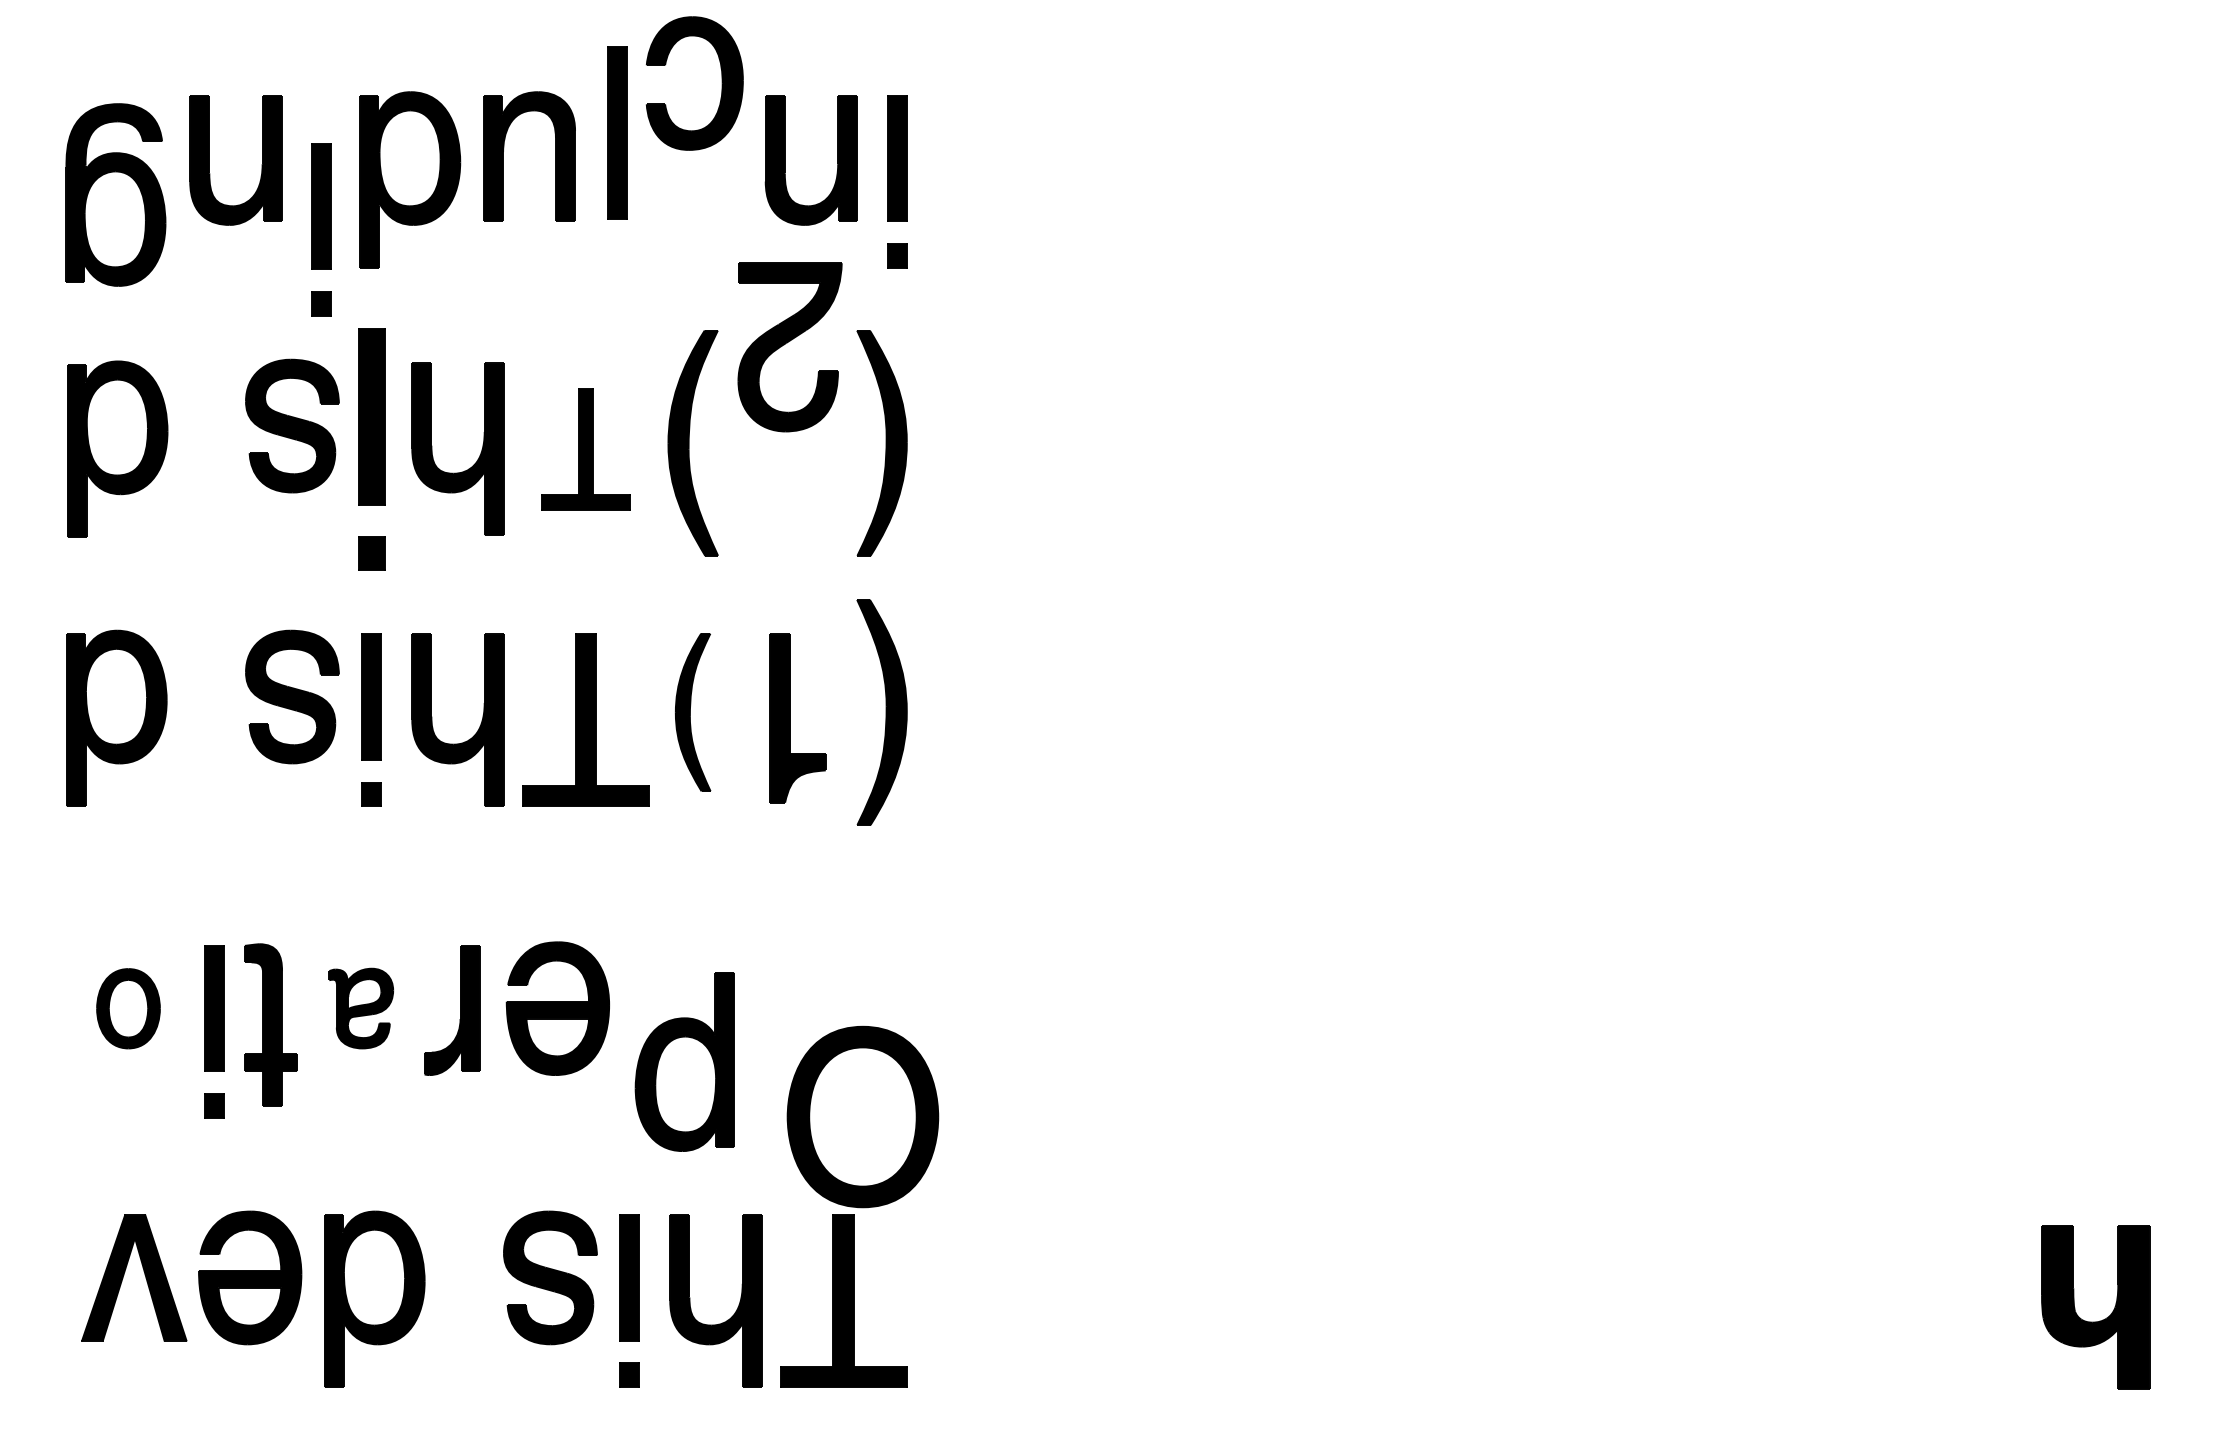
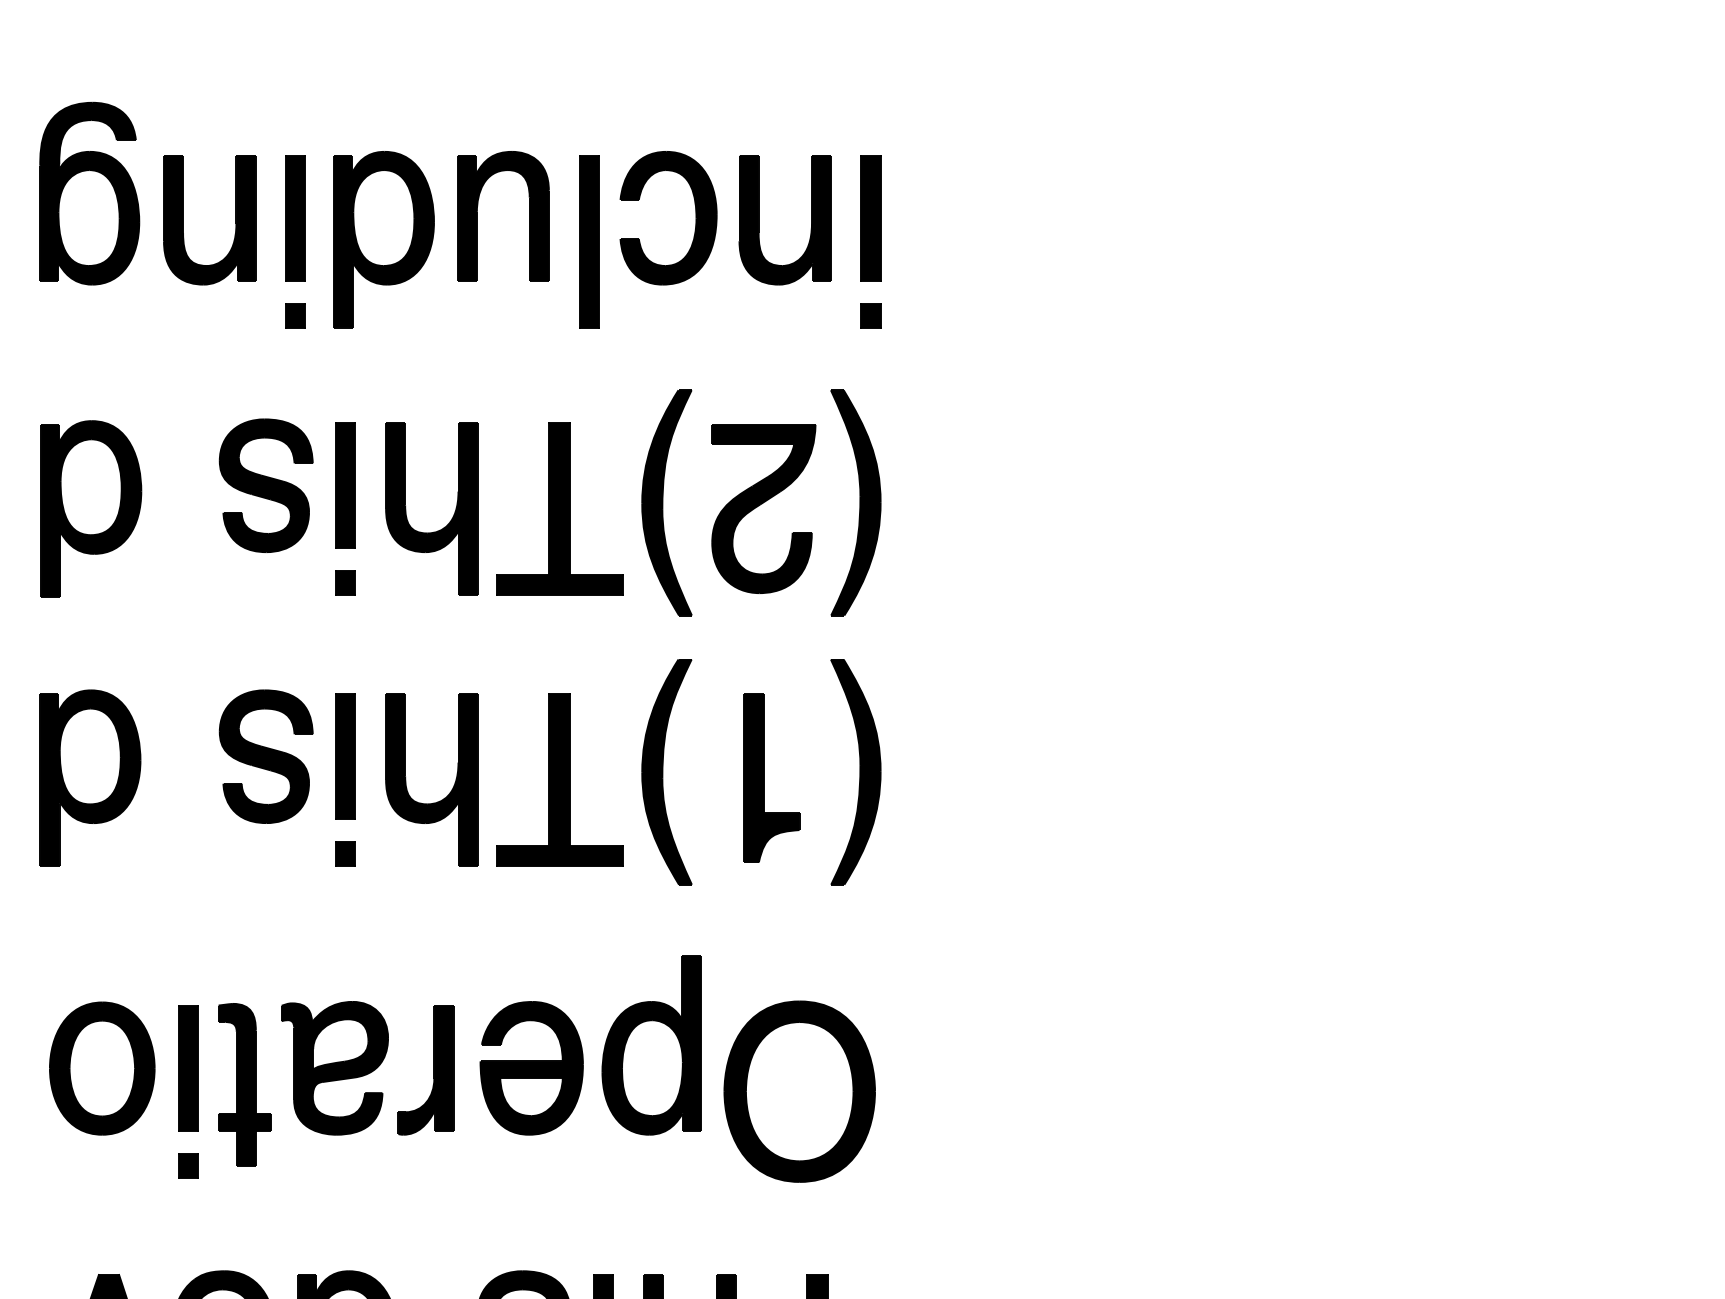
part: (721, 83) -> (695, 218), moved
part: (617, 132) -> (589, 241), moved
part: (115, 194) -> (89, 193), moved
part: (321, 229) -> (295, 241), moved
part: (789, 347) -> (763, 509), moved
part: (371, 448) -> (345, 508), size x0.71
part: (585, 448) -> (559, 508), size x1.43
part: (692, 712) -> (666, 772), size x1.43
part: (128, 1008) -> (102, 1068), size x1.67
part: (361, 1008) -> (335, 1068), size x1.67
part: (684, 1061) -> (651, 1045), moved
part: (862, 1116) -> (799, 1091), moved

